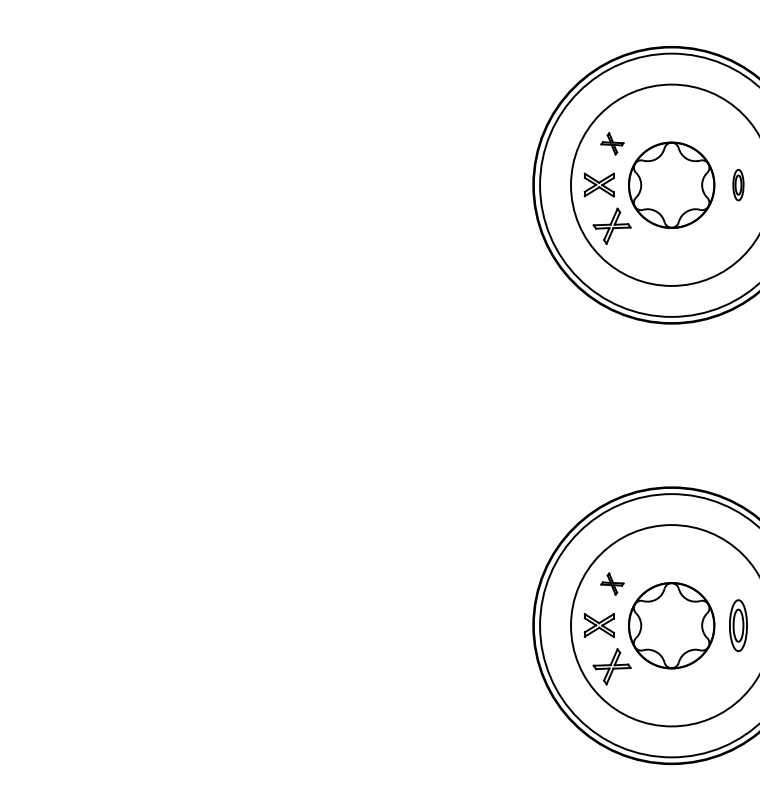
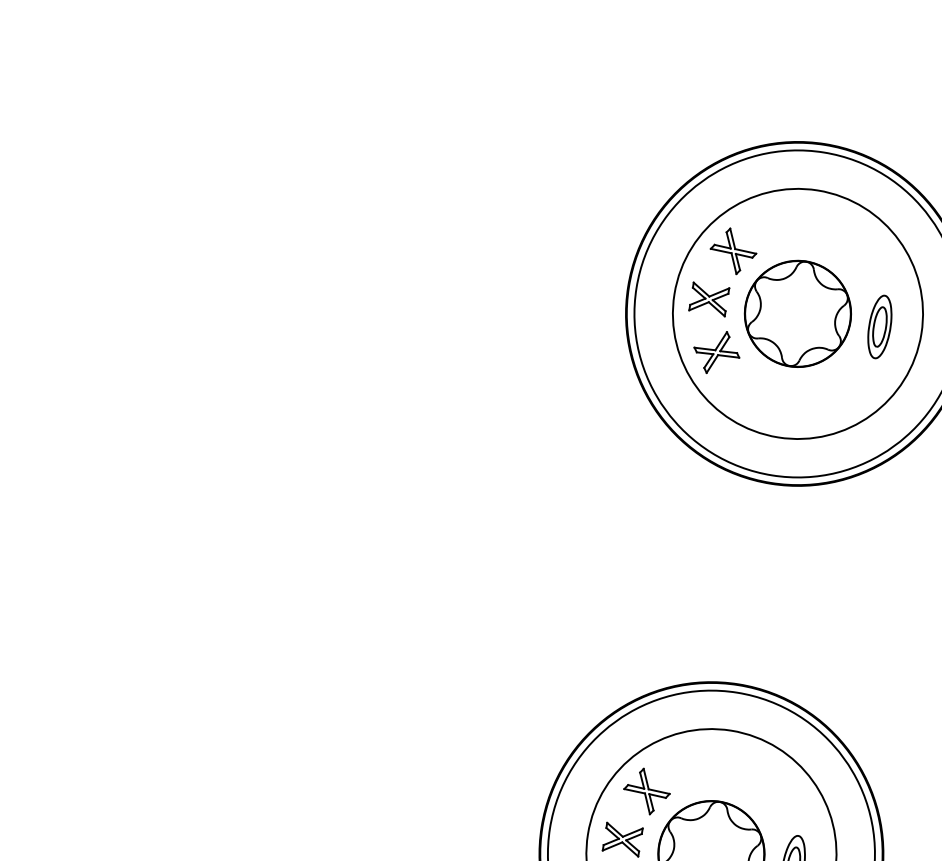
part: (612, 143) -> (733, 251), size x1.67
part: (738, 184) -> (880, 326), size x1.67
part: (612, 583) -> (647, 790), size x1.67

